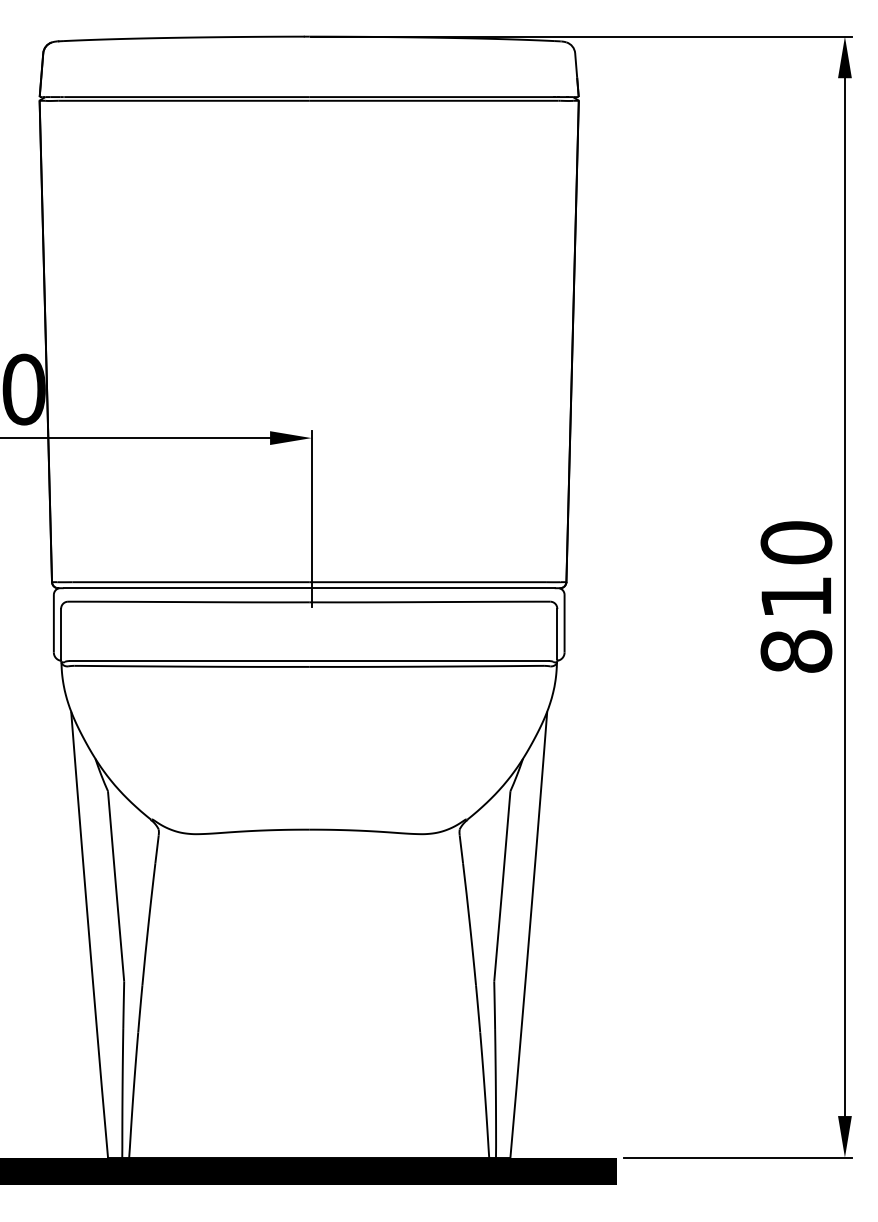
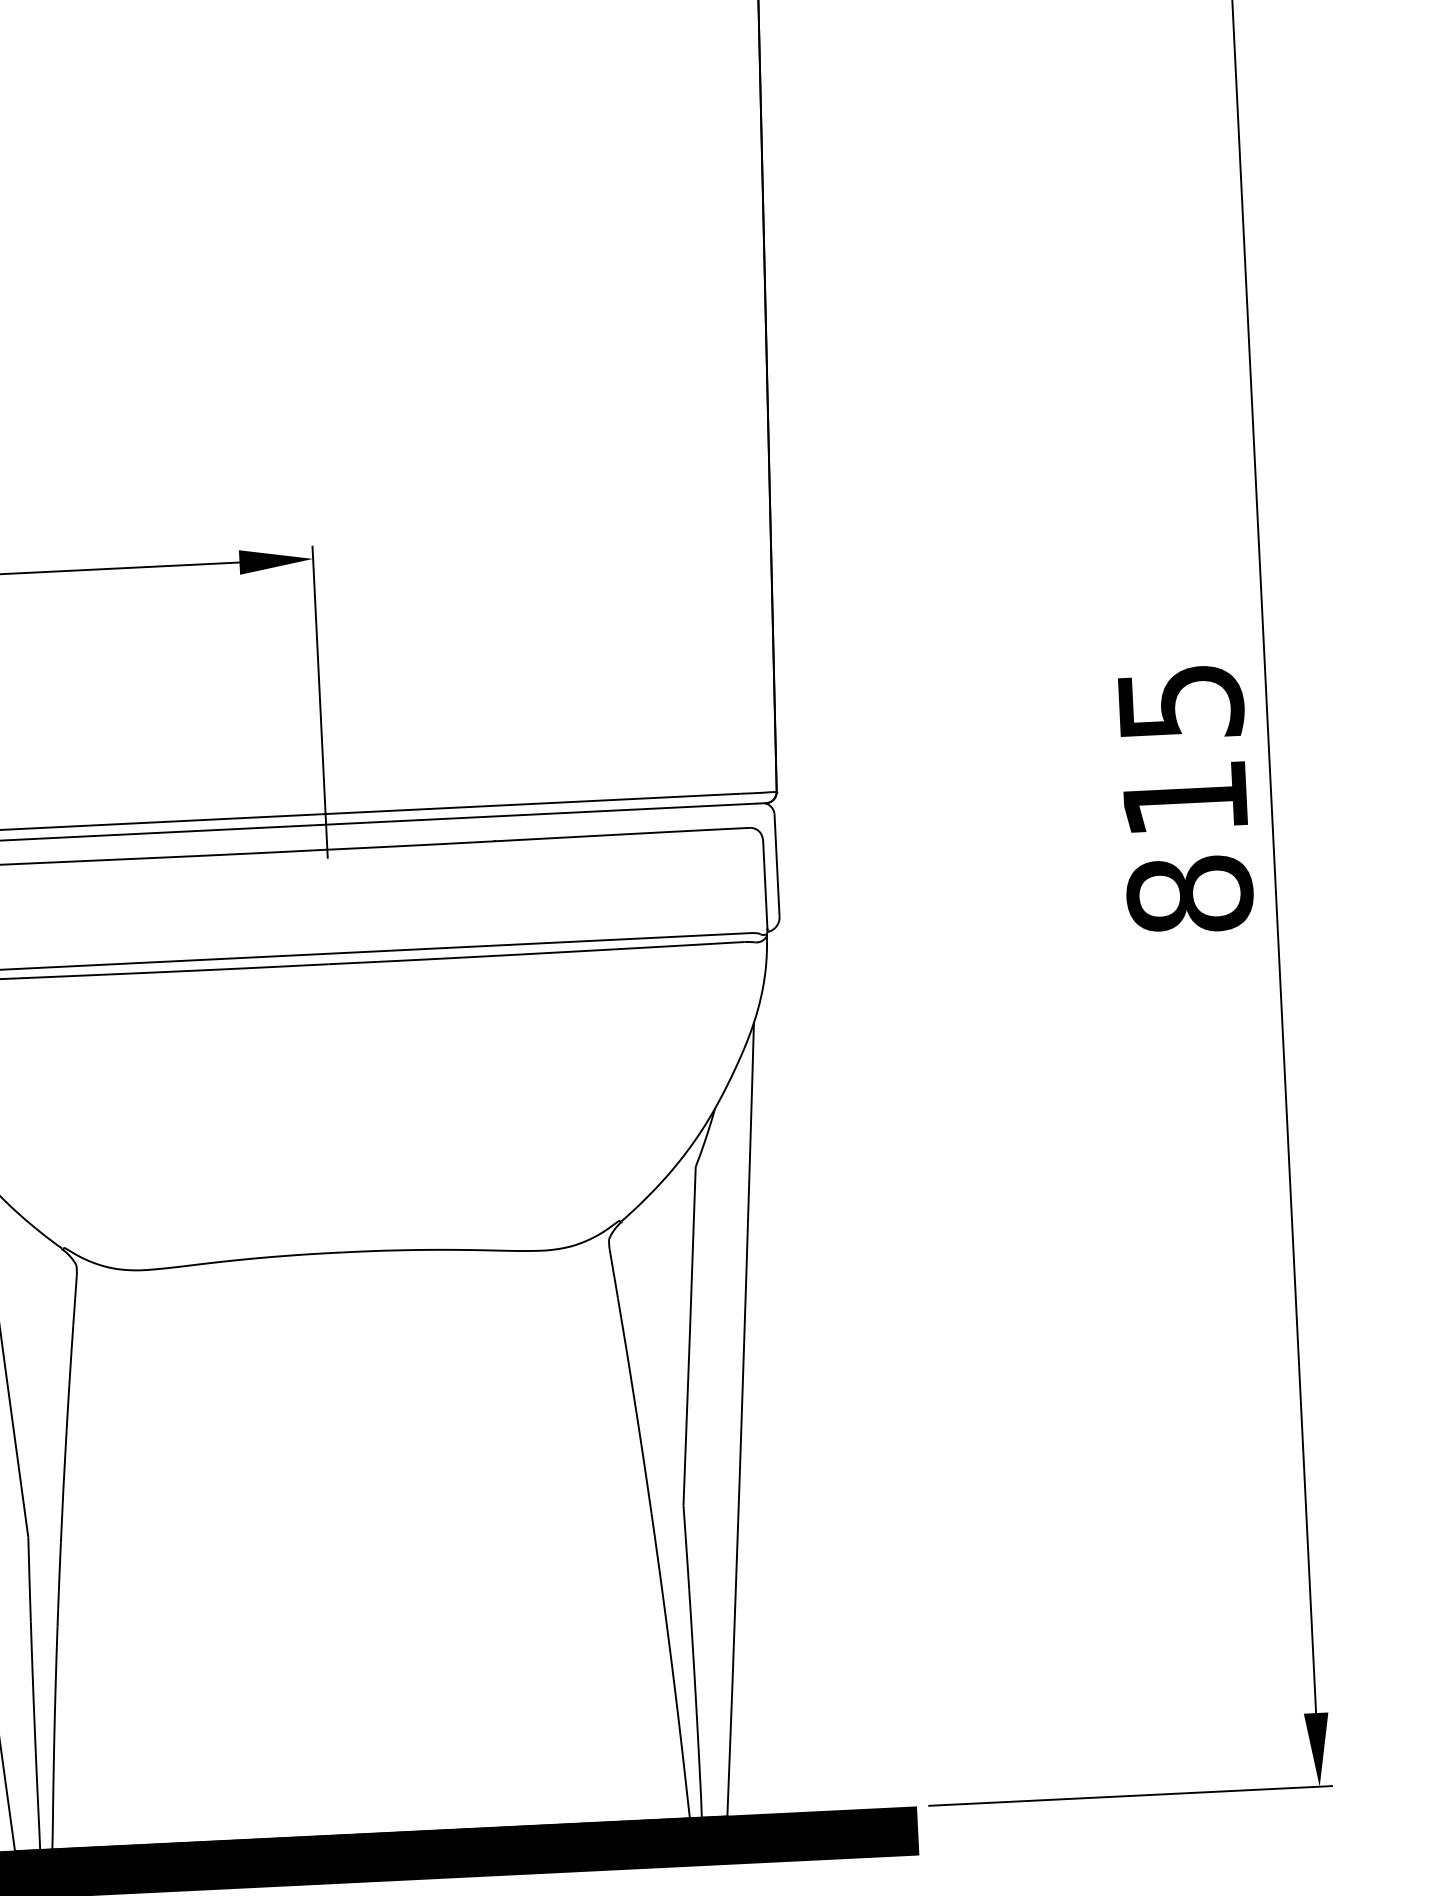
text: (796, 542) -> (1180, 701), 810 -> 815

